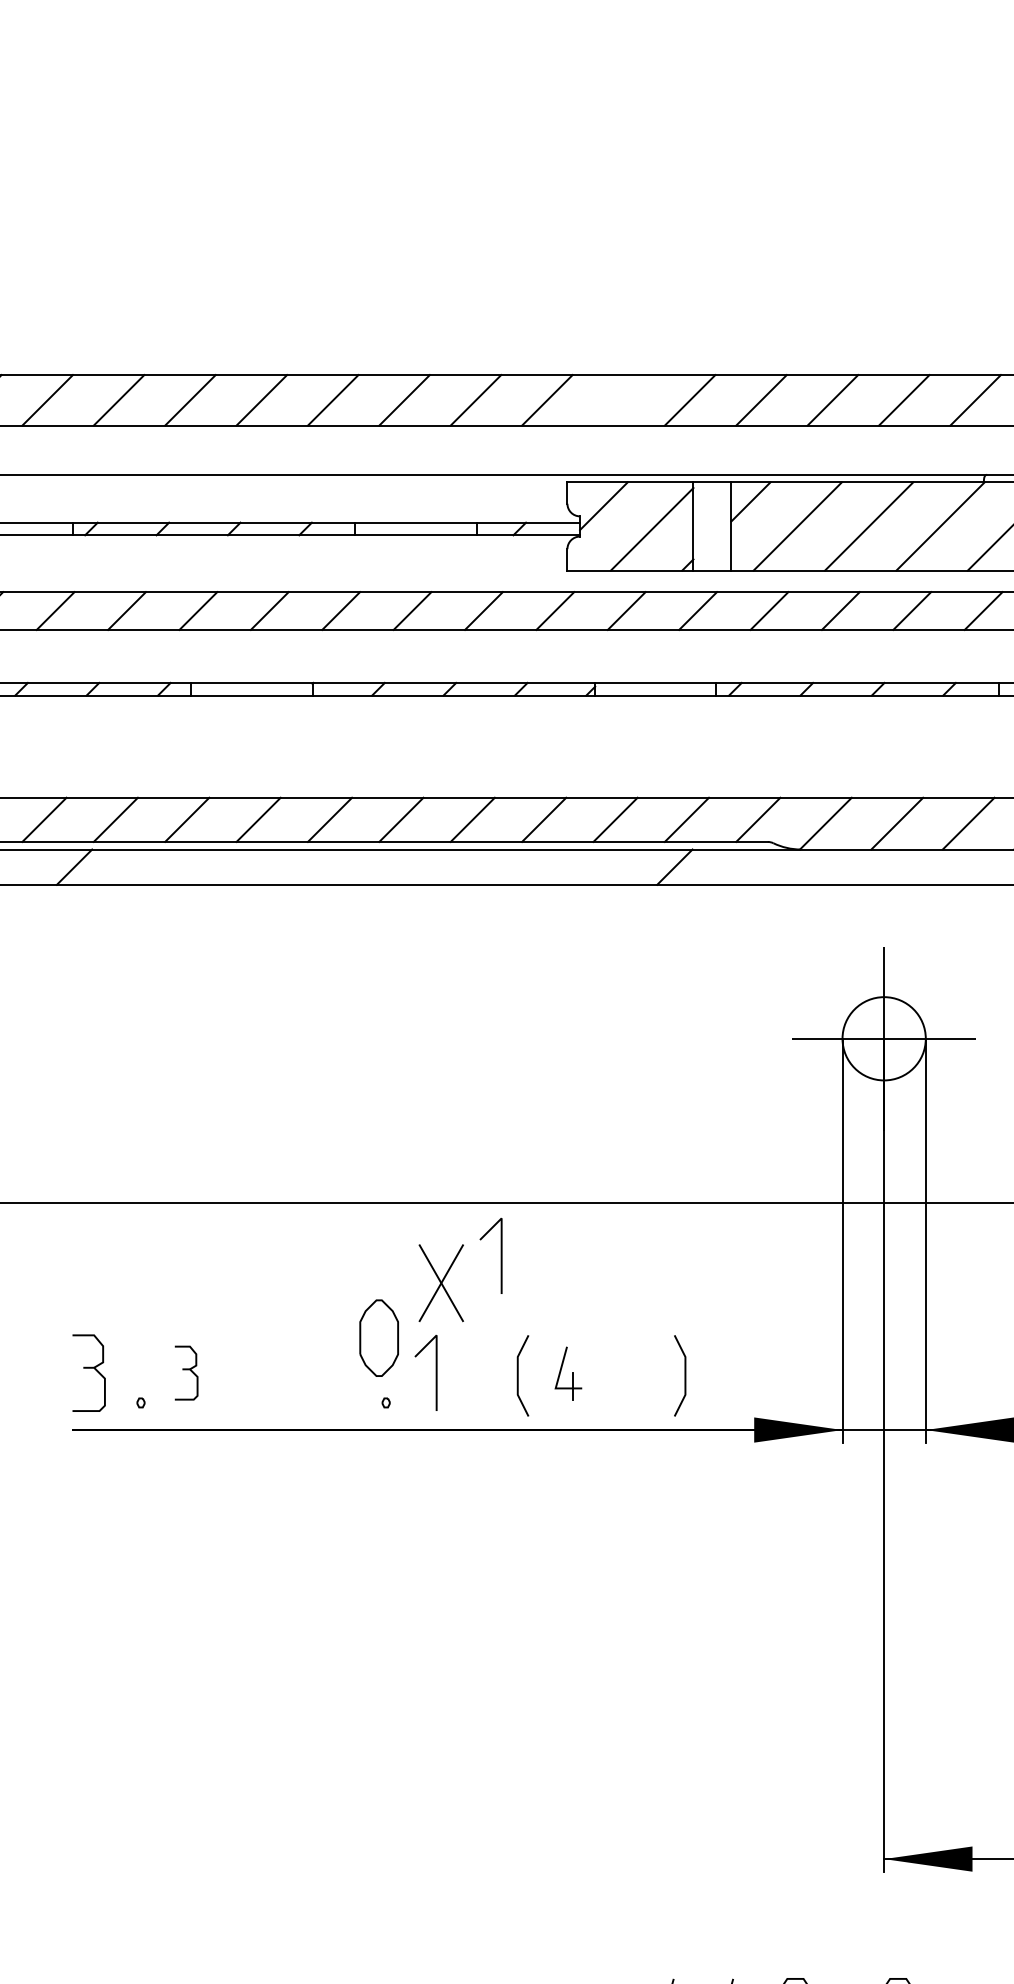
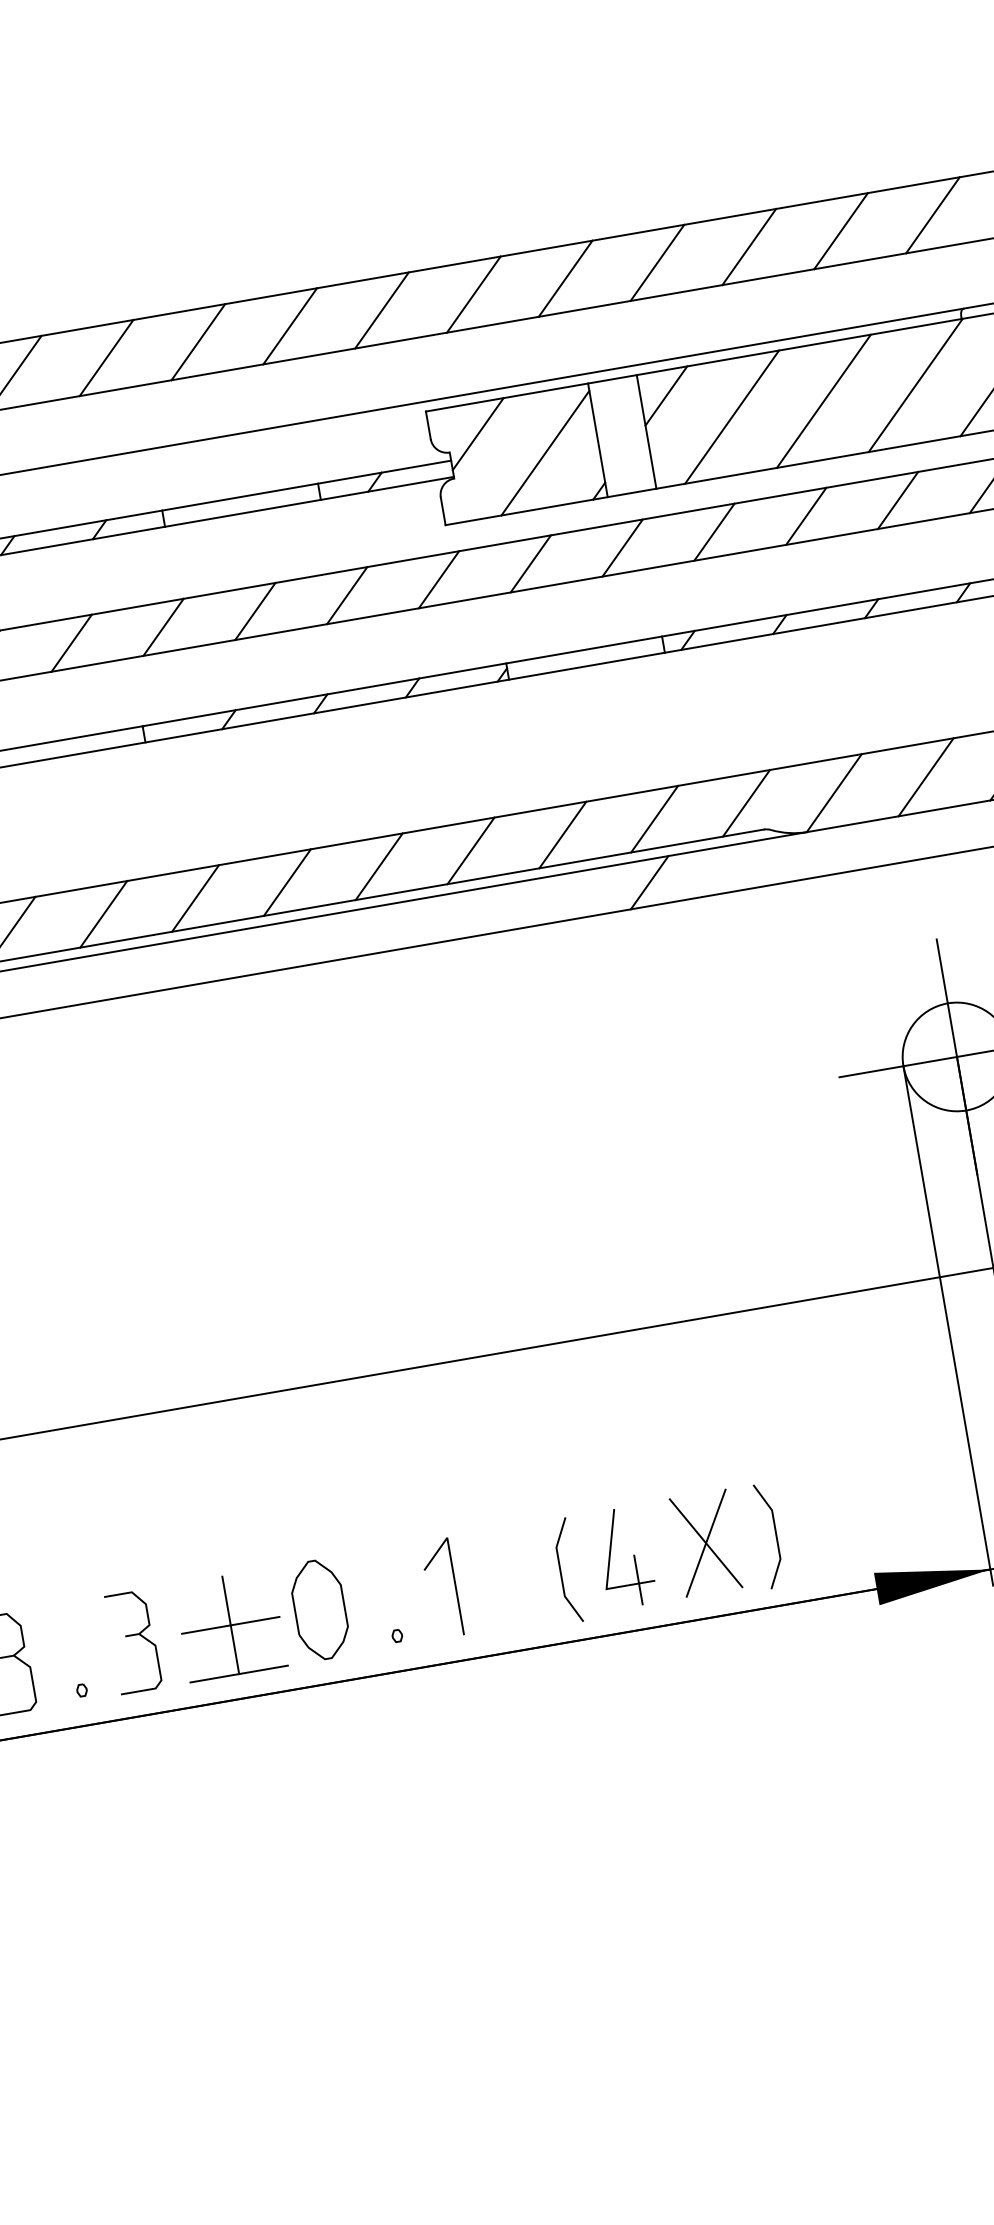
line: (618, 400) -> (473, 294), added
line: (500, 1255) -> (511, 1420), removed
part: (440, 1283) -> (705, 1543), moved
part: (378, 1337) -> (318, 1609), moved
part: (186, 1372) -> (133, 1641), size x1.43
part: (261, 1372) -> (230, 1624), added
part: (568, 1373) -> (625, 1557), size x1.43

